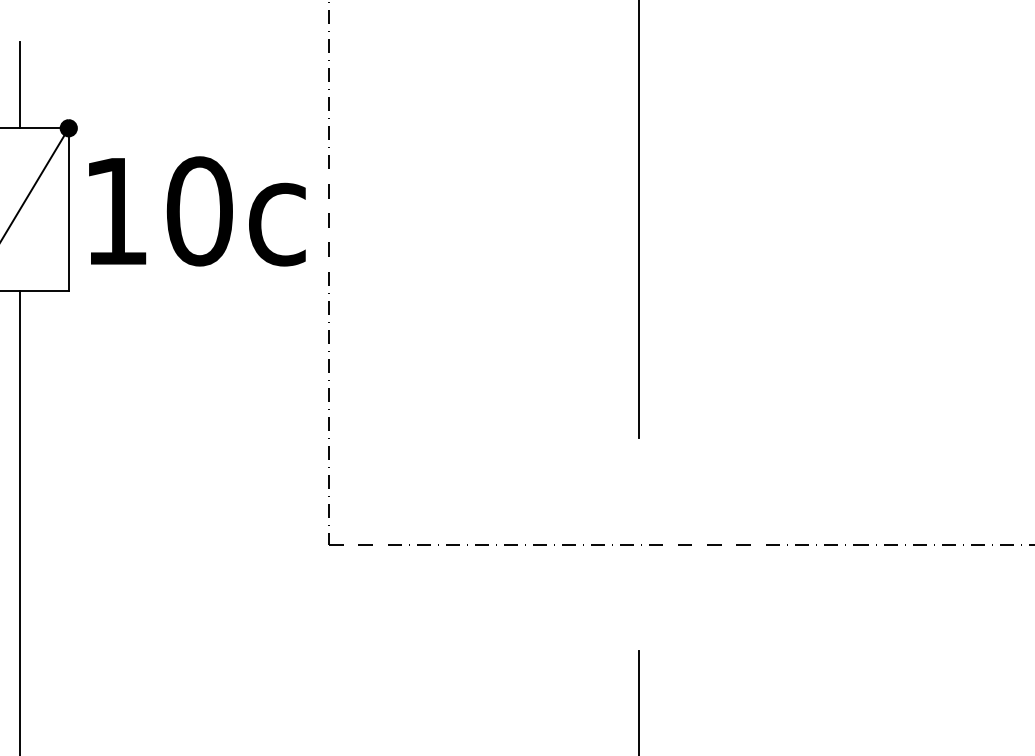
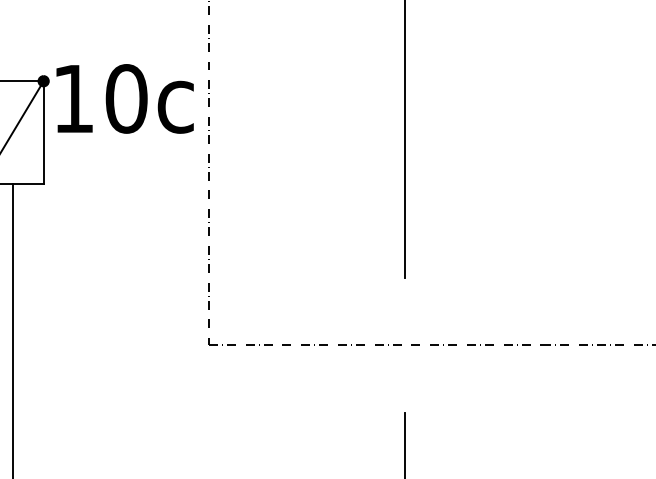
line: (19, 84) -> (12, 53), removed
text: (196, 210) -> (124, 98), moved

